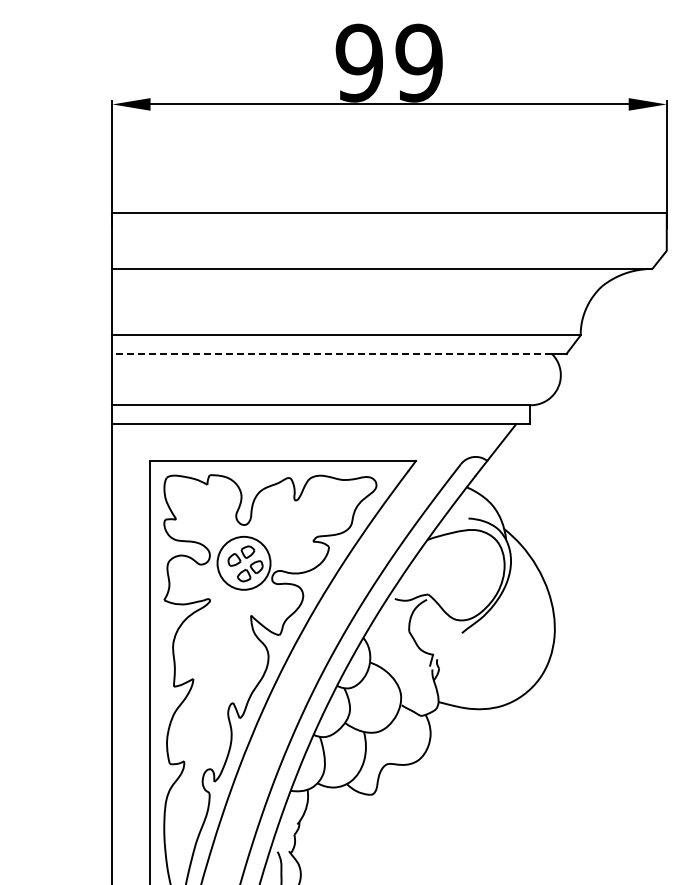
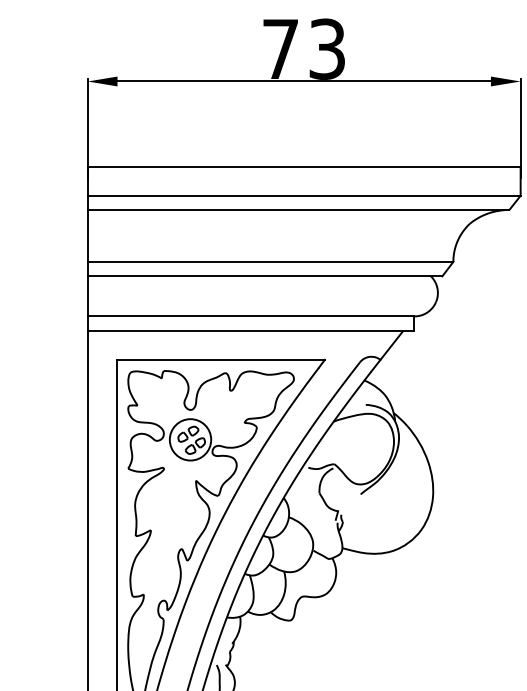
text: (388, 62) -> (303, 48), 99 -> 73
line: (389, 250) -> (304, 195), added
line: (332, 354) -> (259, 276), dashed -> solid

